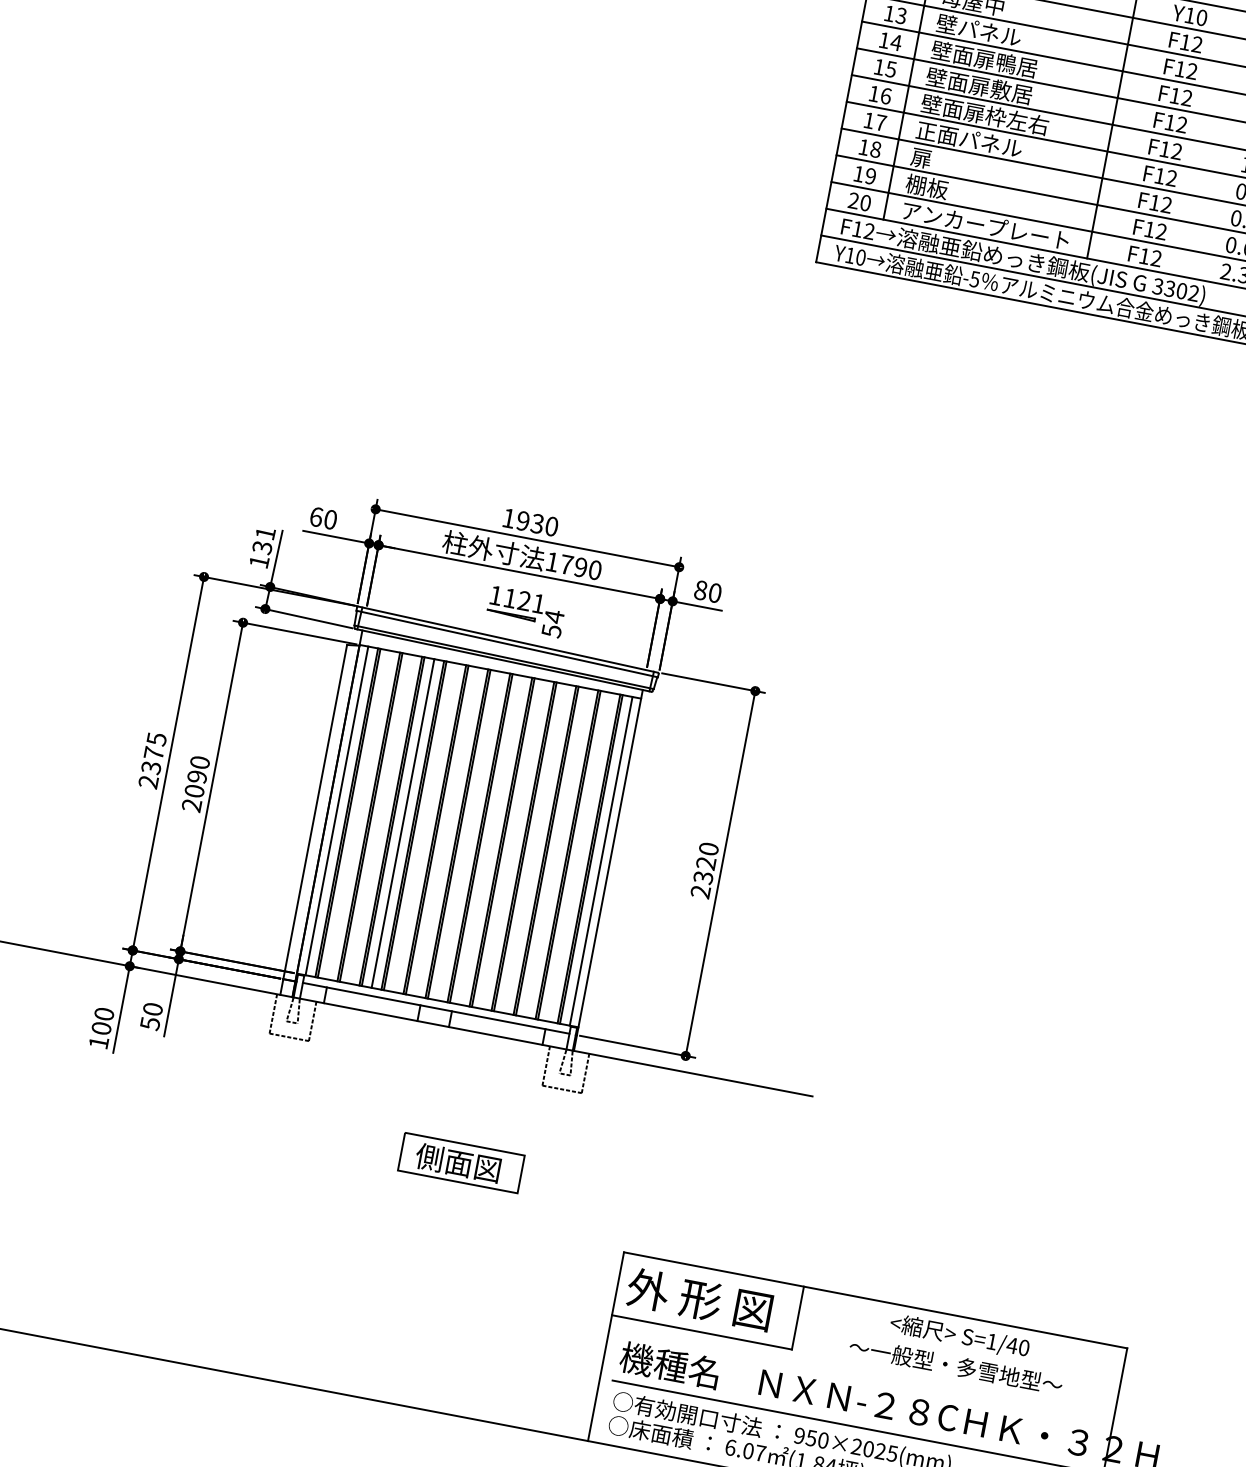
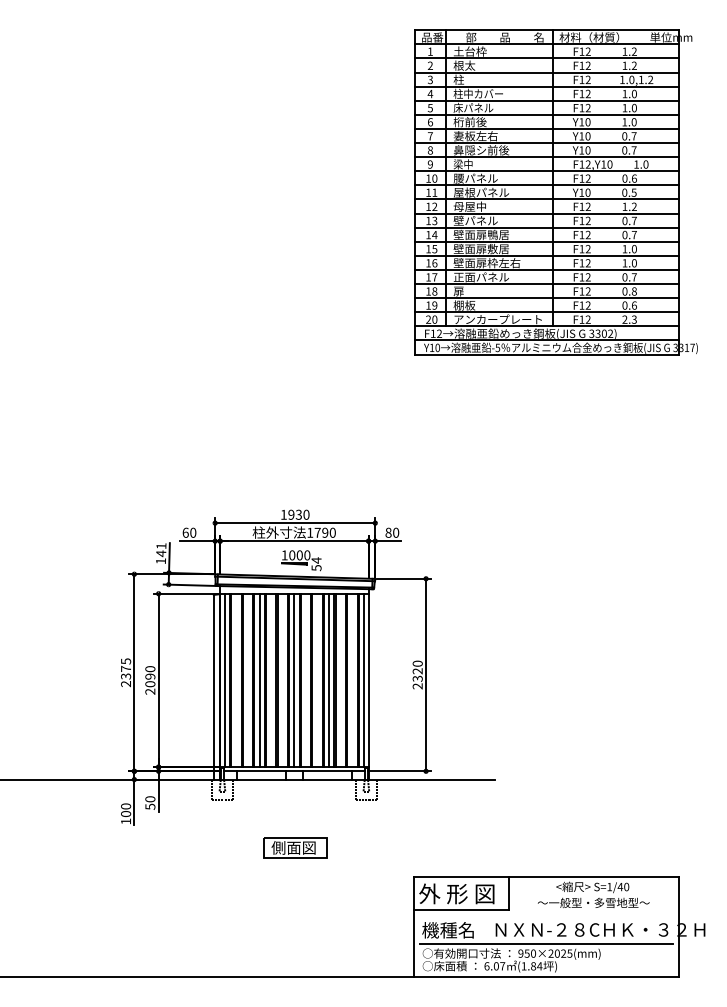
text: (262, 547) -> (161, 553), 131 -> 141
text: (523, 601) -> (299, 555), 1121 -> 1000
line: (469, 836) -> (294, 680), added
line: (535, 848) -> (329, 680), added
part: (461, 1162) -> (295, 847), moved

